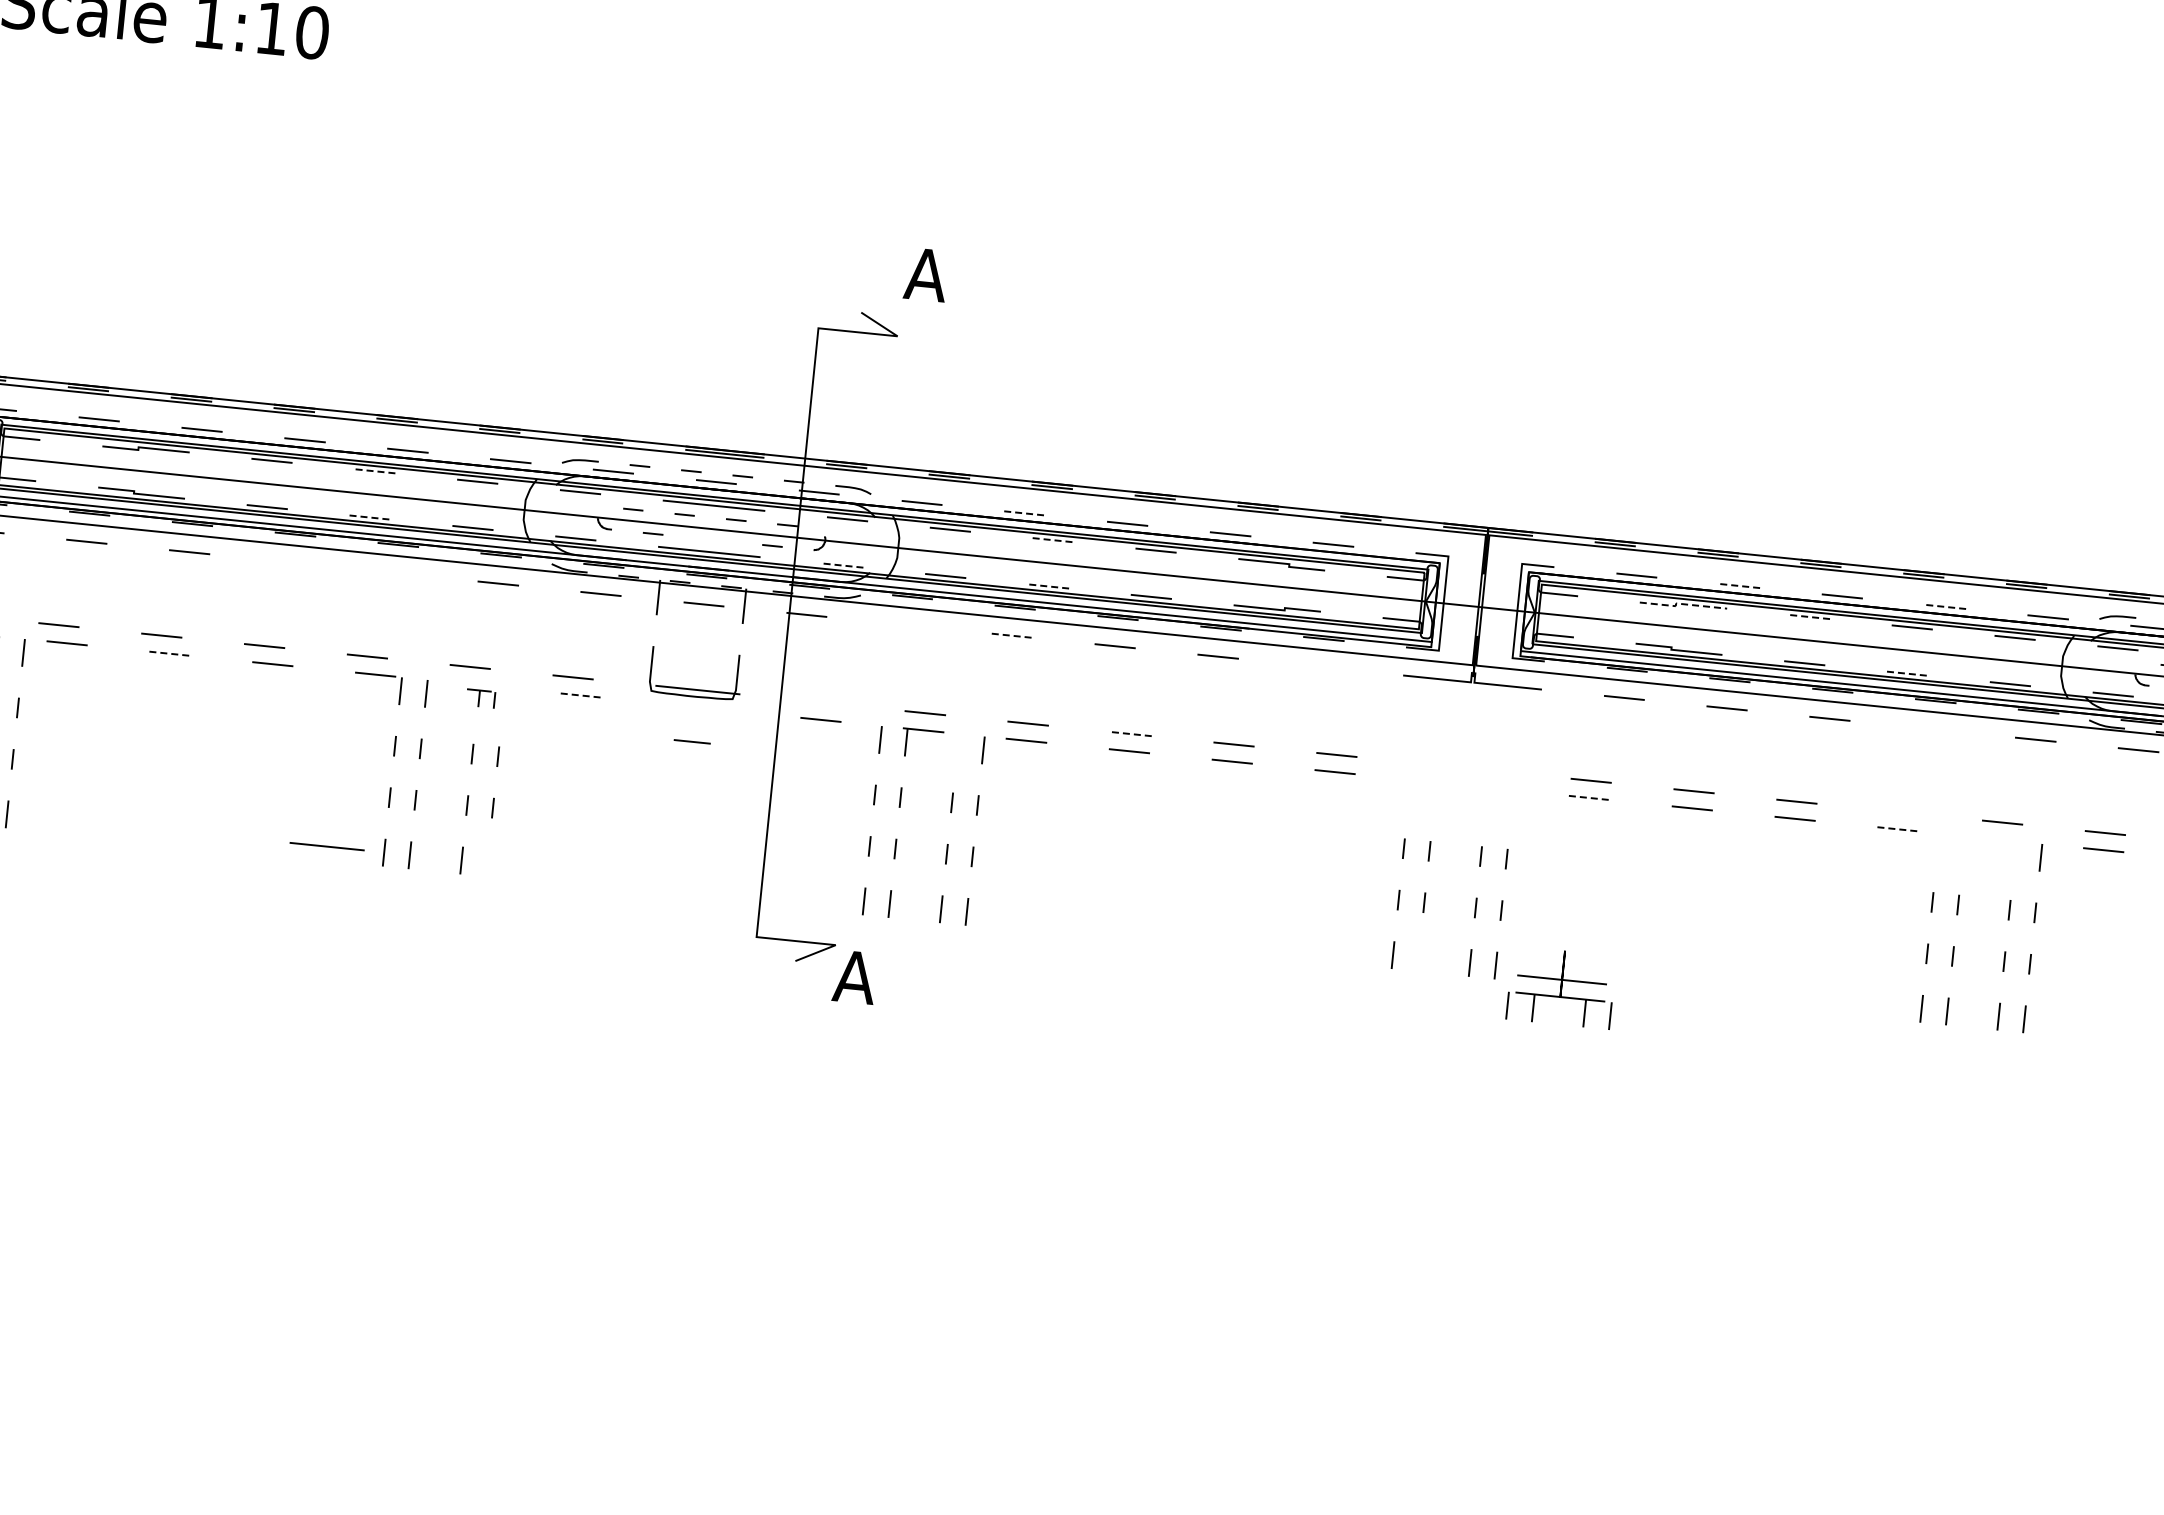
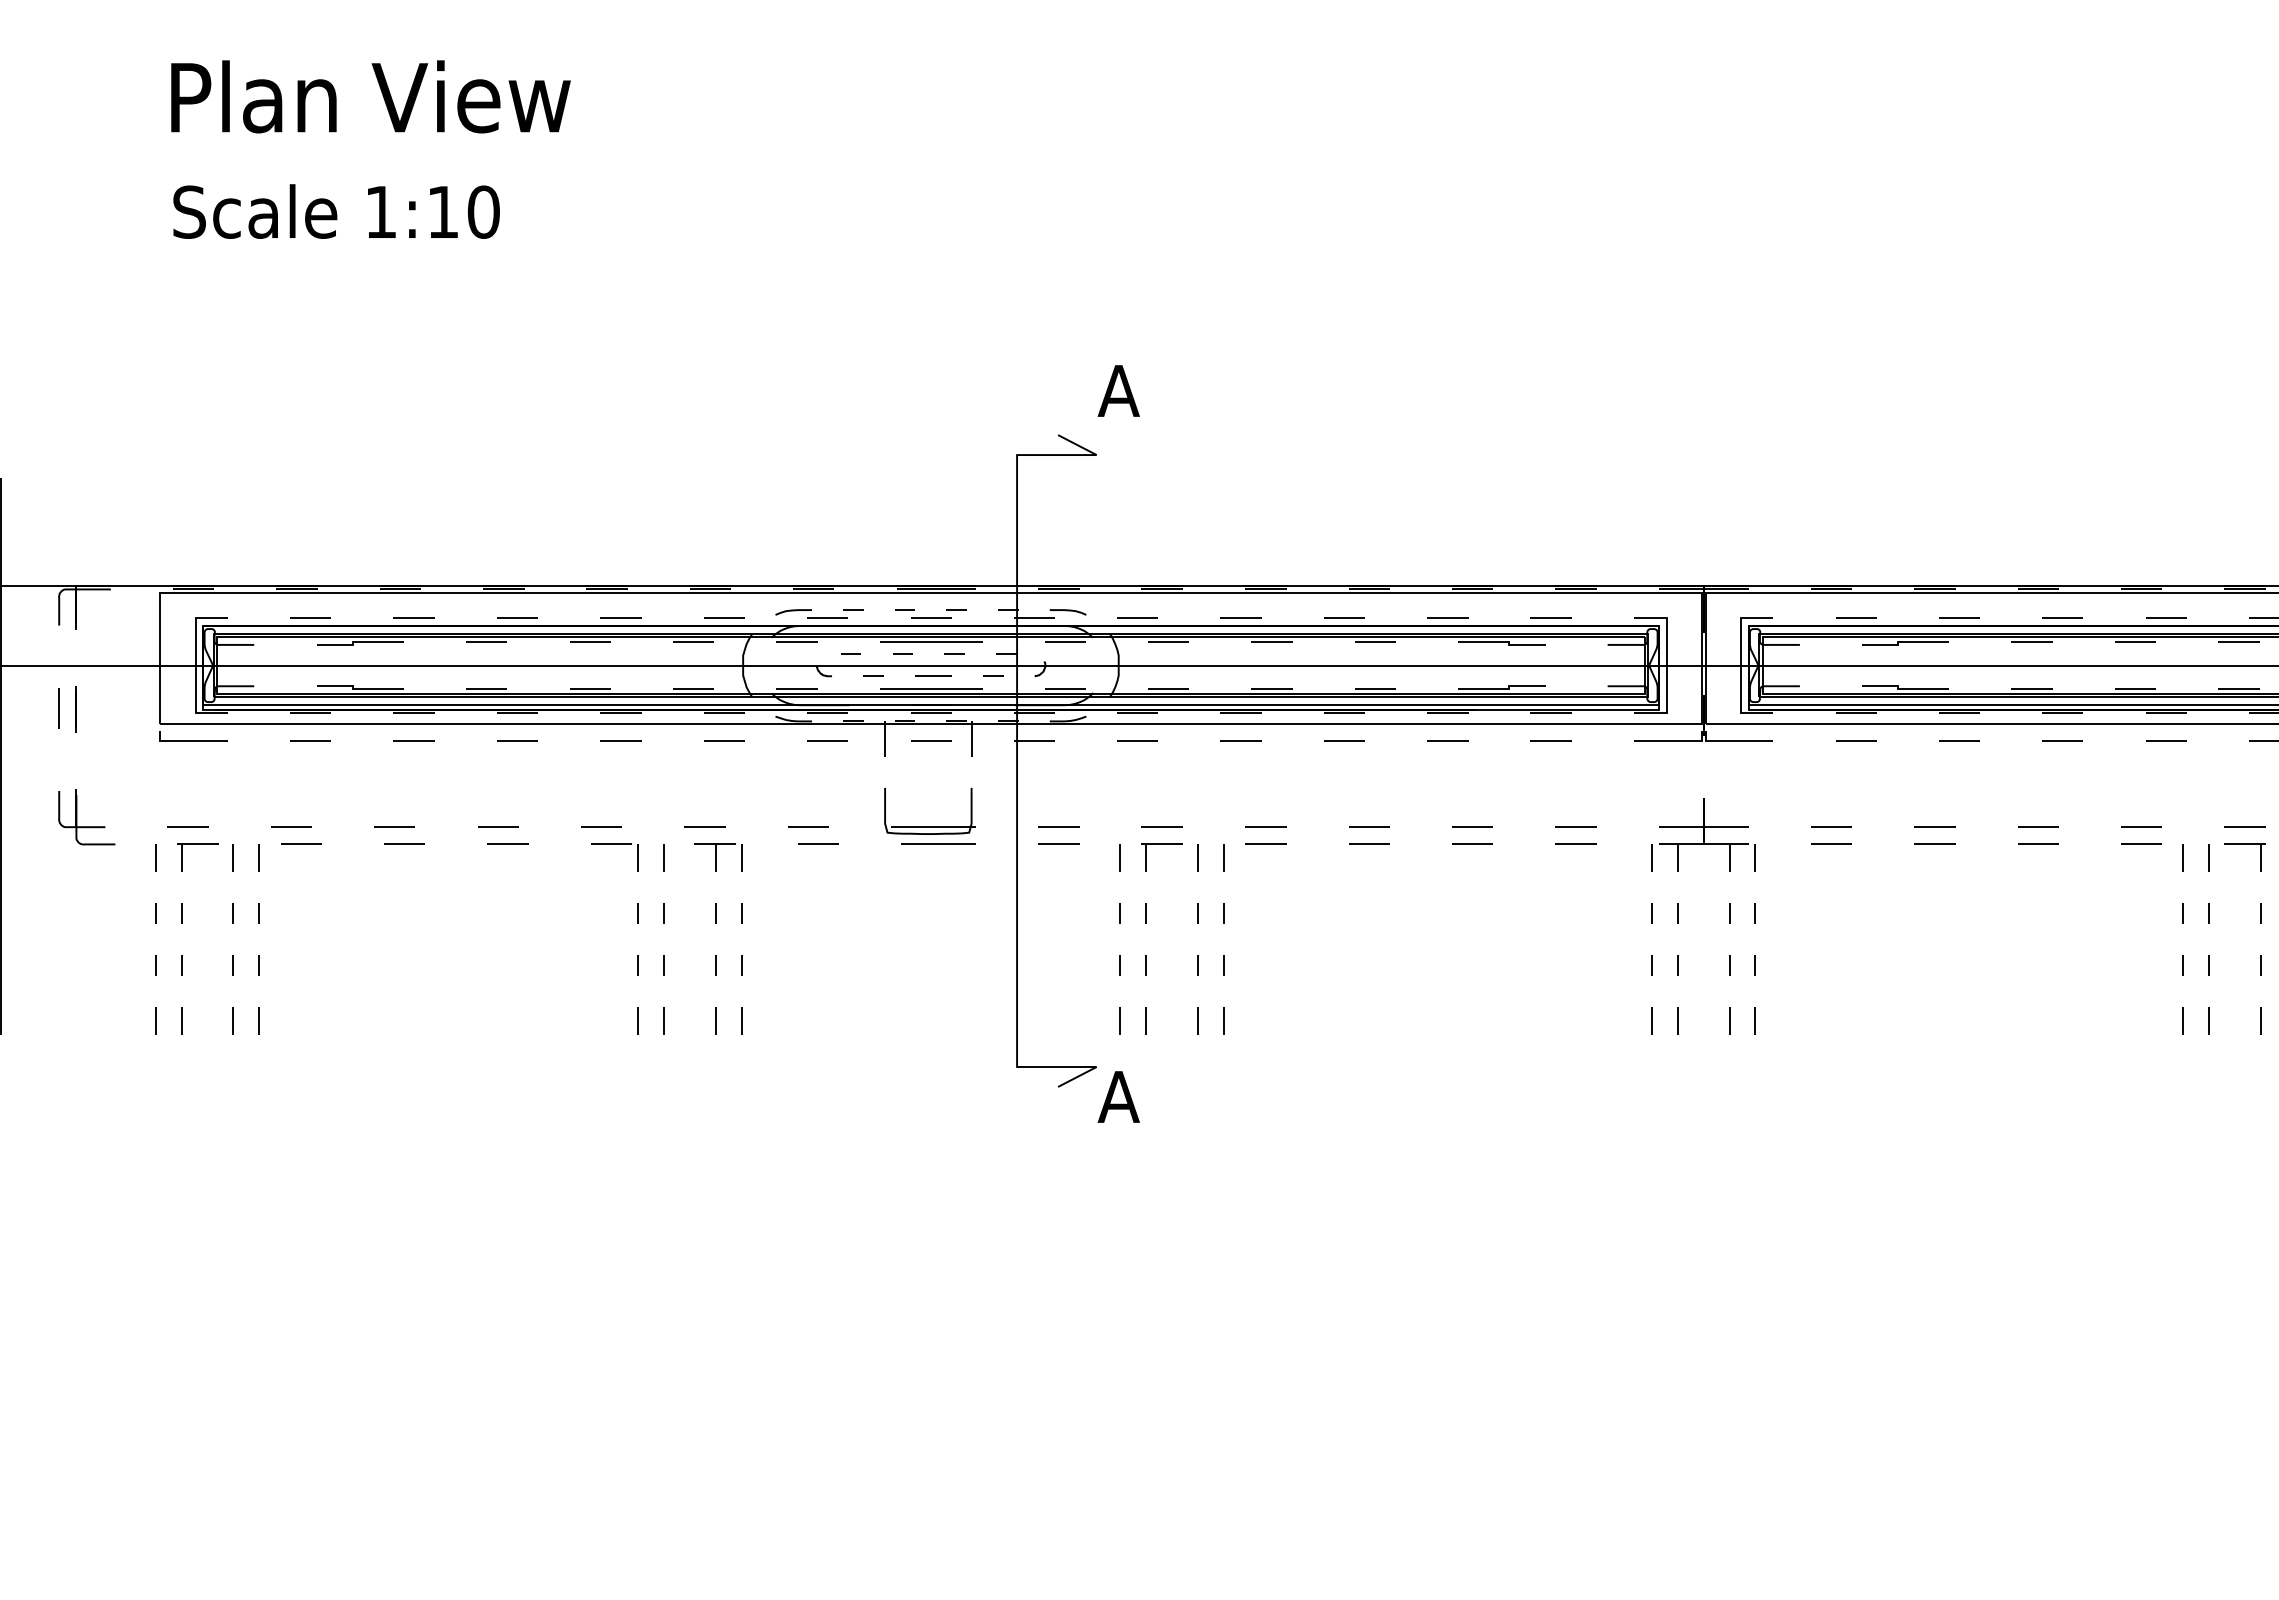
line: (375, 471) -> (590, 642), dashed -> solid
line: (1025, 513) -> (1241, 618), dashed -> solid
line: (370, 517) -> (590, 688), dashed -> solid
line: (1053, 540) -> (1272, 642), dashed -> solid
line: (292, 561) -> (517, 740), added
line: (843, 565) -> (1065, 688), dashed -> solid
line: (395, 572) -> (620, 740), added
line: (1048, 586) -> (1272, 688), dashed -> solid
line: (1739, 586) -> (1959, 618), dashed -> solid
line: (1681, 604) -> (1903, 642), dashed -> solid
line: (1945, 607) -> (2166, 618), dashed -> solid
line: (1809, 617) -> (2032, 642), dashed -> solid
line: (909, 624) -> (1137, 740), added
line: (1012, 635) -> (1241, 741), dashed -> solid
line: (169, 653) -> (404, 844), dashed -> solid
line: (1320, 666) -> (1550, 740), added
line: (1907, 673) -> (2135, 688), dashed -> solid
line: (581, 695) -> (818, 844), dashed -> solid
part: (480, 698) -> (718, 857), size x1.67
line: (822, 702) -> (1058, 826), added
line: (1933, 728) -> (2166, 740), added
line: (1131, 734) -> (1369, 827), dashed -> solid
line: (692, 741) -> (933, 675), moved
line: (957, 746) -> (1197, 857), added
line: (1589, 798) -> (1831, 844), dashed -> solid
line: (1899, 811) -> (2141, 826), added
line: (1897, 829) -> (2141, 844), dashed -> solid
part: (2000, 839) -> (2244, 844), added
line: (327, 845) -> (938, 843), moved
line: (1937, 846) -> (2182, 857), added
line: (1963, 849) -> (2208, 857), added
line: (487, 862) -> (741, 1020), added
line: (1418, 957) -> (1677, 1020), added
part: (1561, 987) -> (1703, 834), moved

